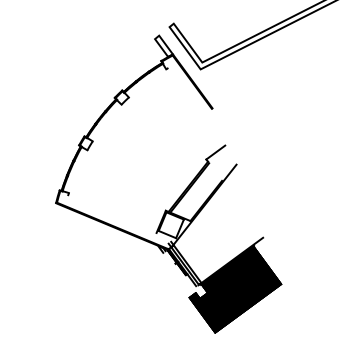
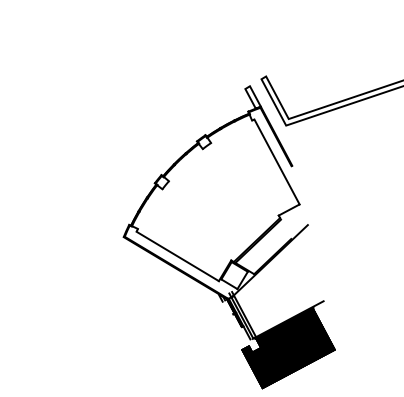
line: (196, 106) -> (276, 161), added
line: (112, 214) -> (177, 256), added

